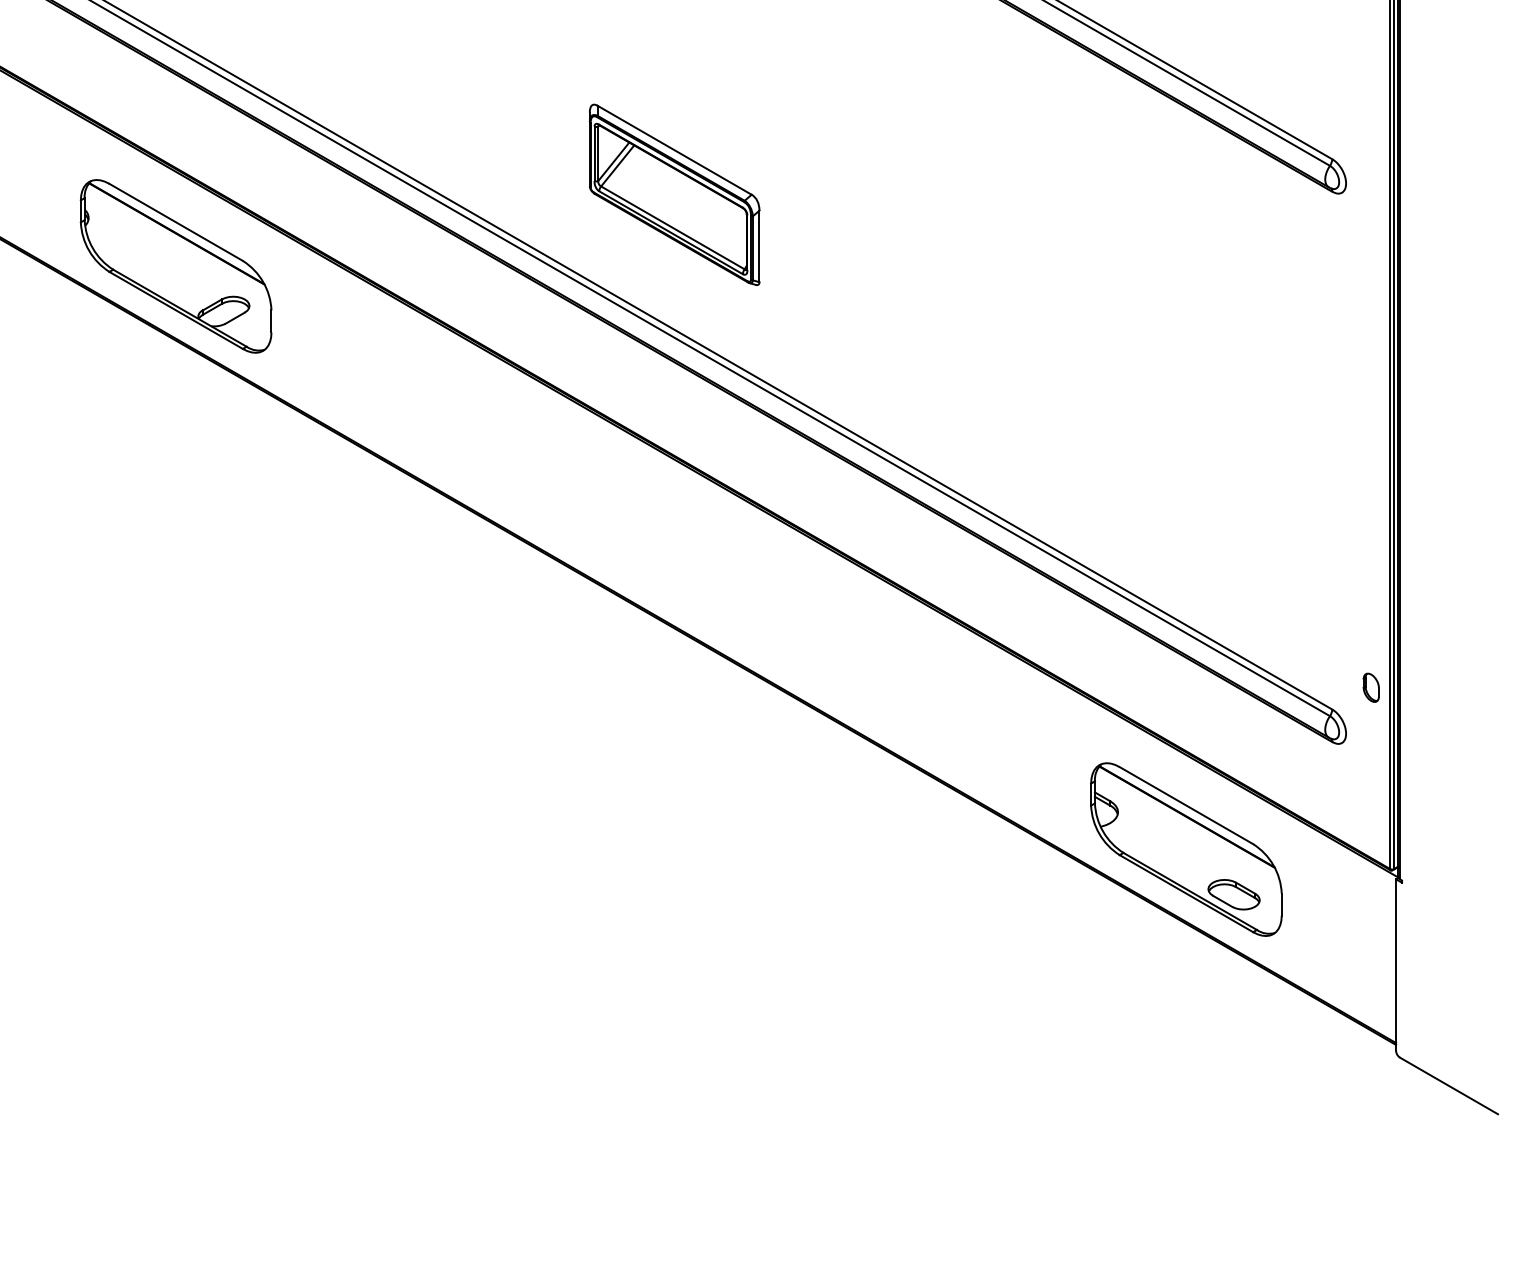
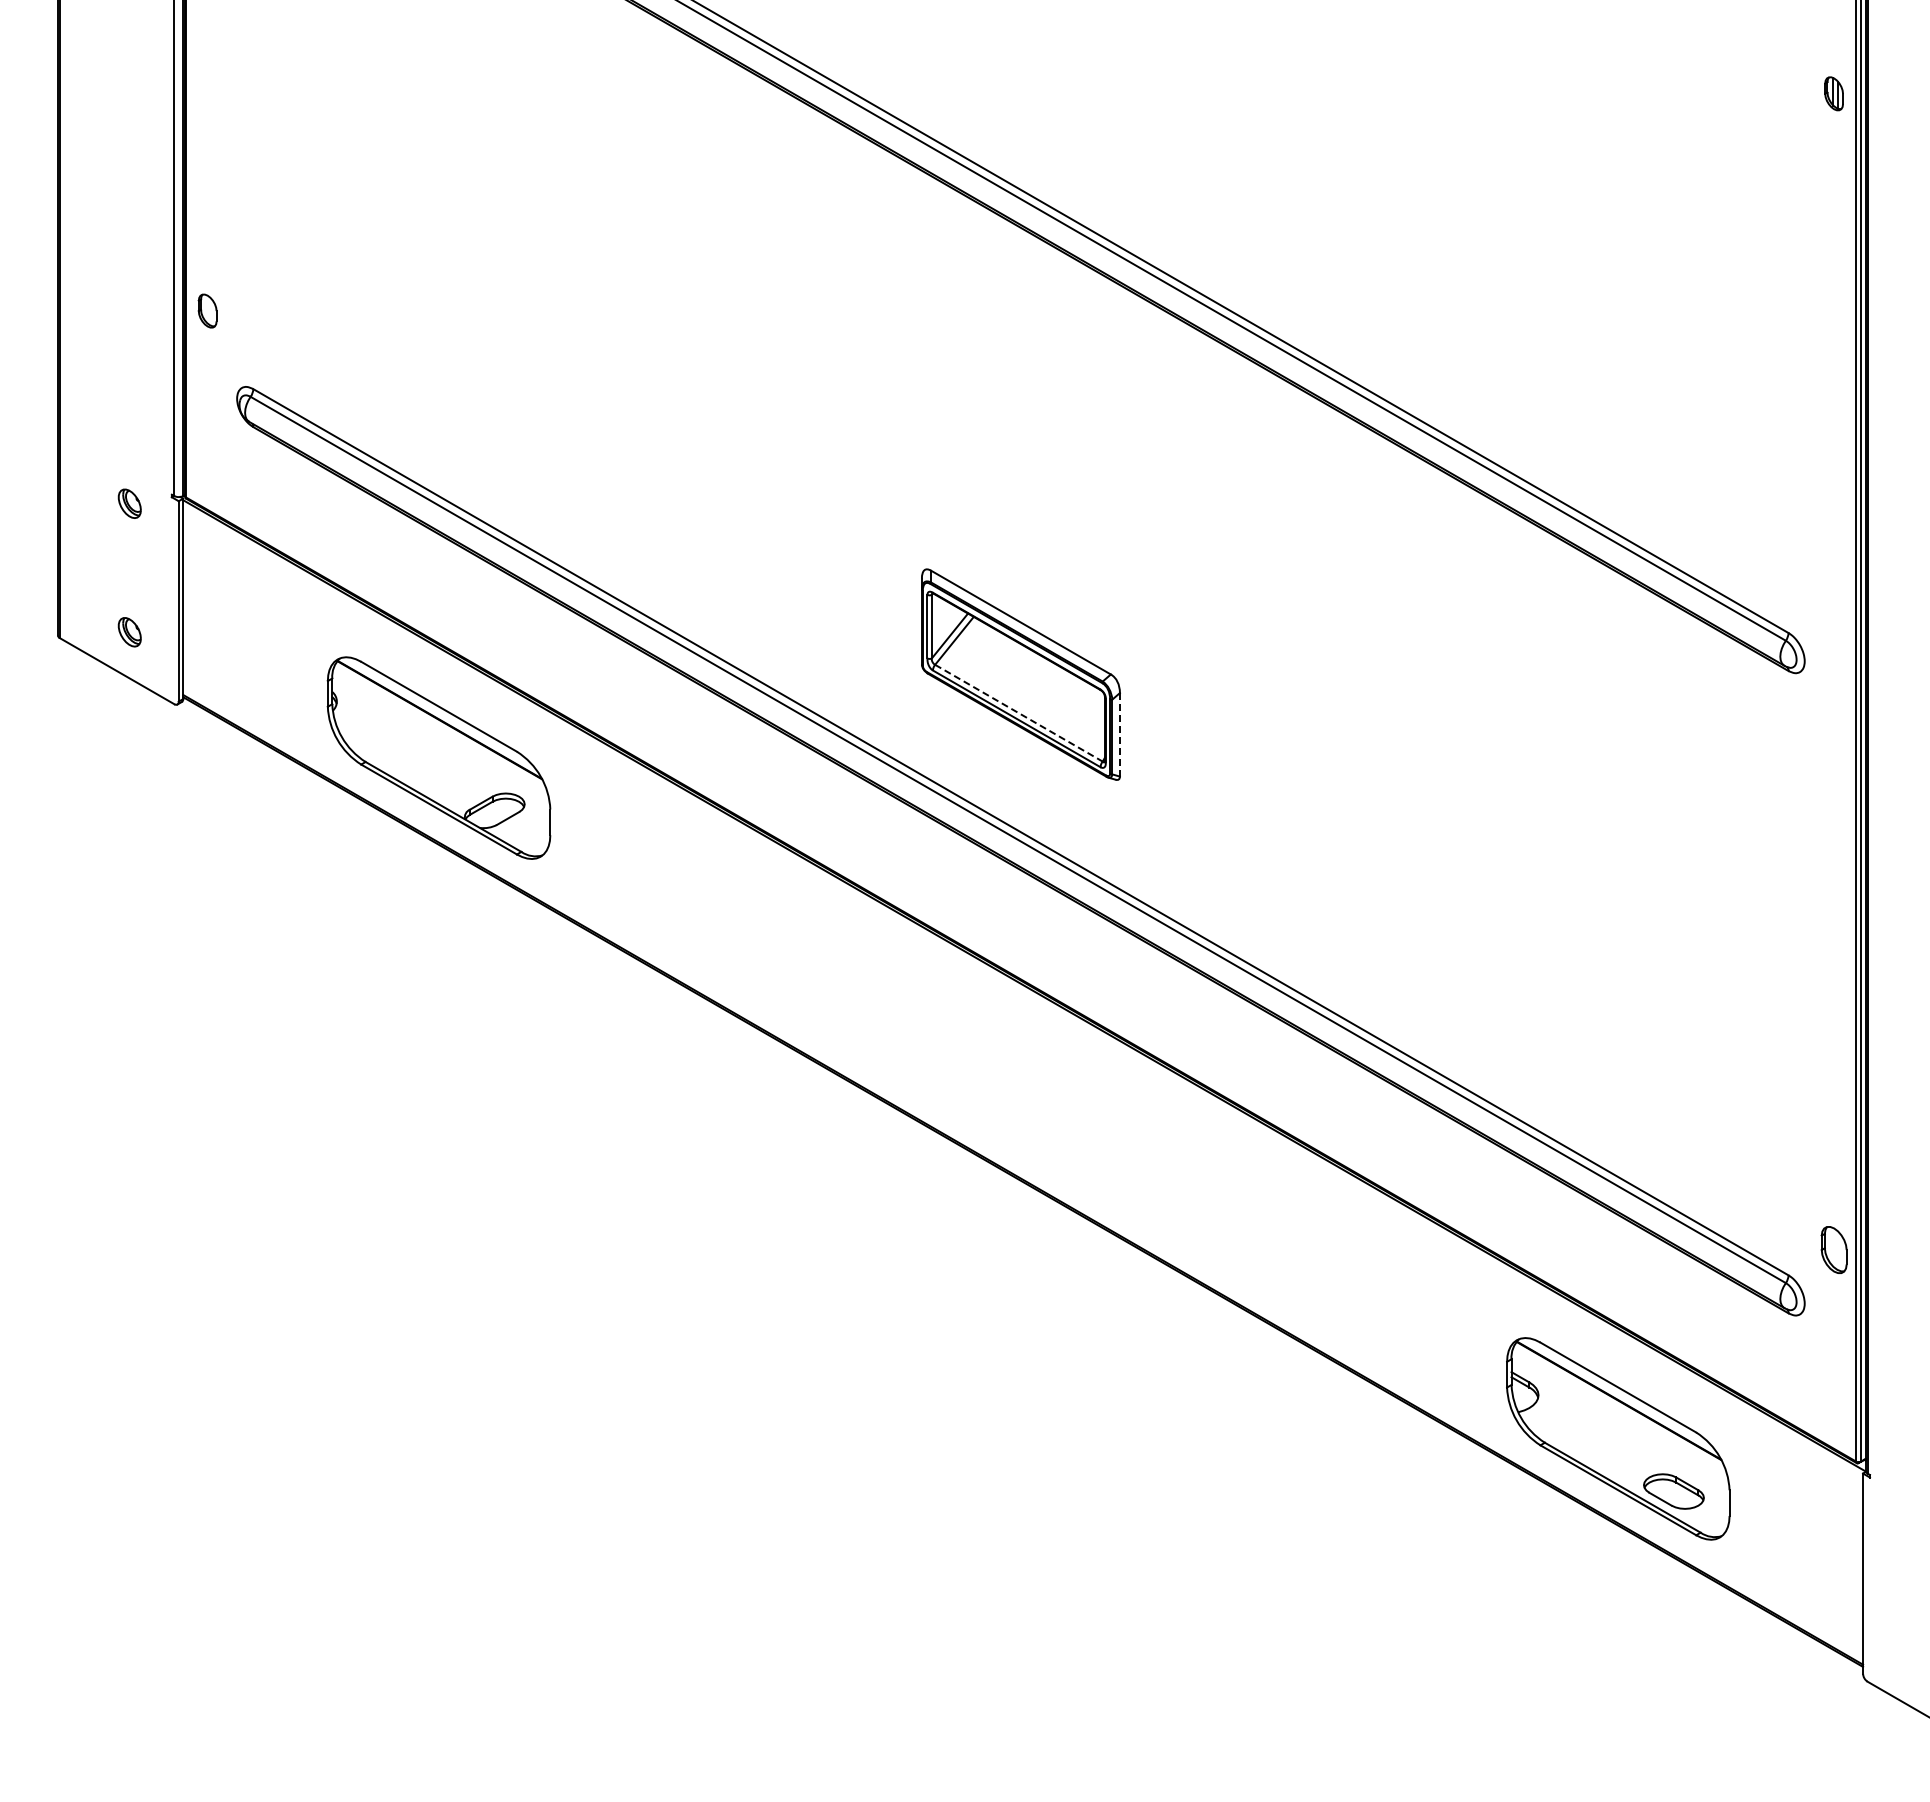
line: (672, 228) -> (1018, 713), solid -> dashed
line: (759, 246) -> (1119, 734), solid -> dashed
part: (1370, 687) -> (1833, 1249), size x1.4

